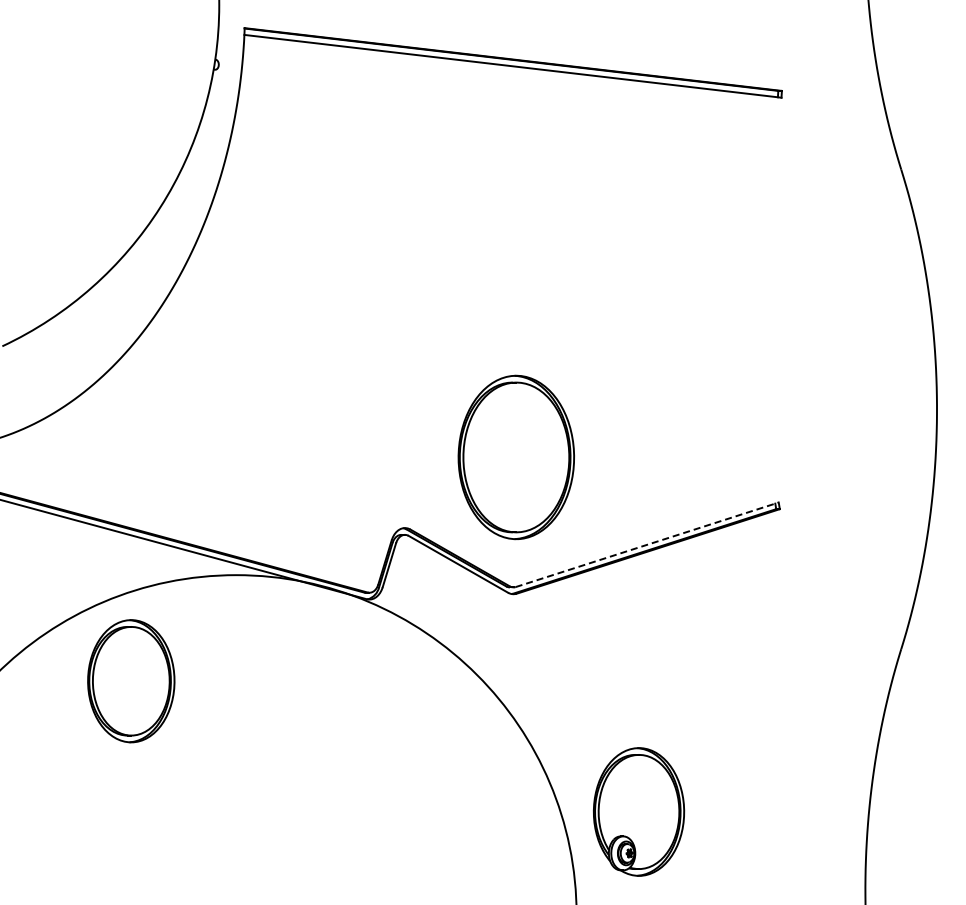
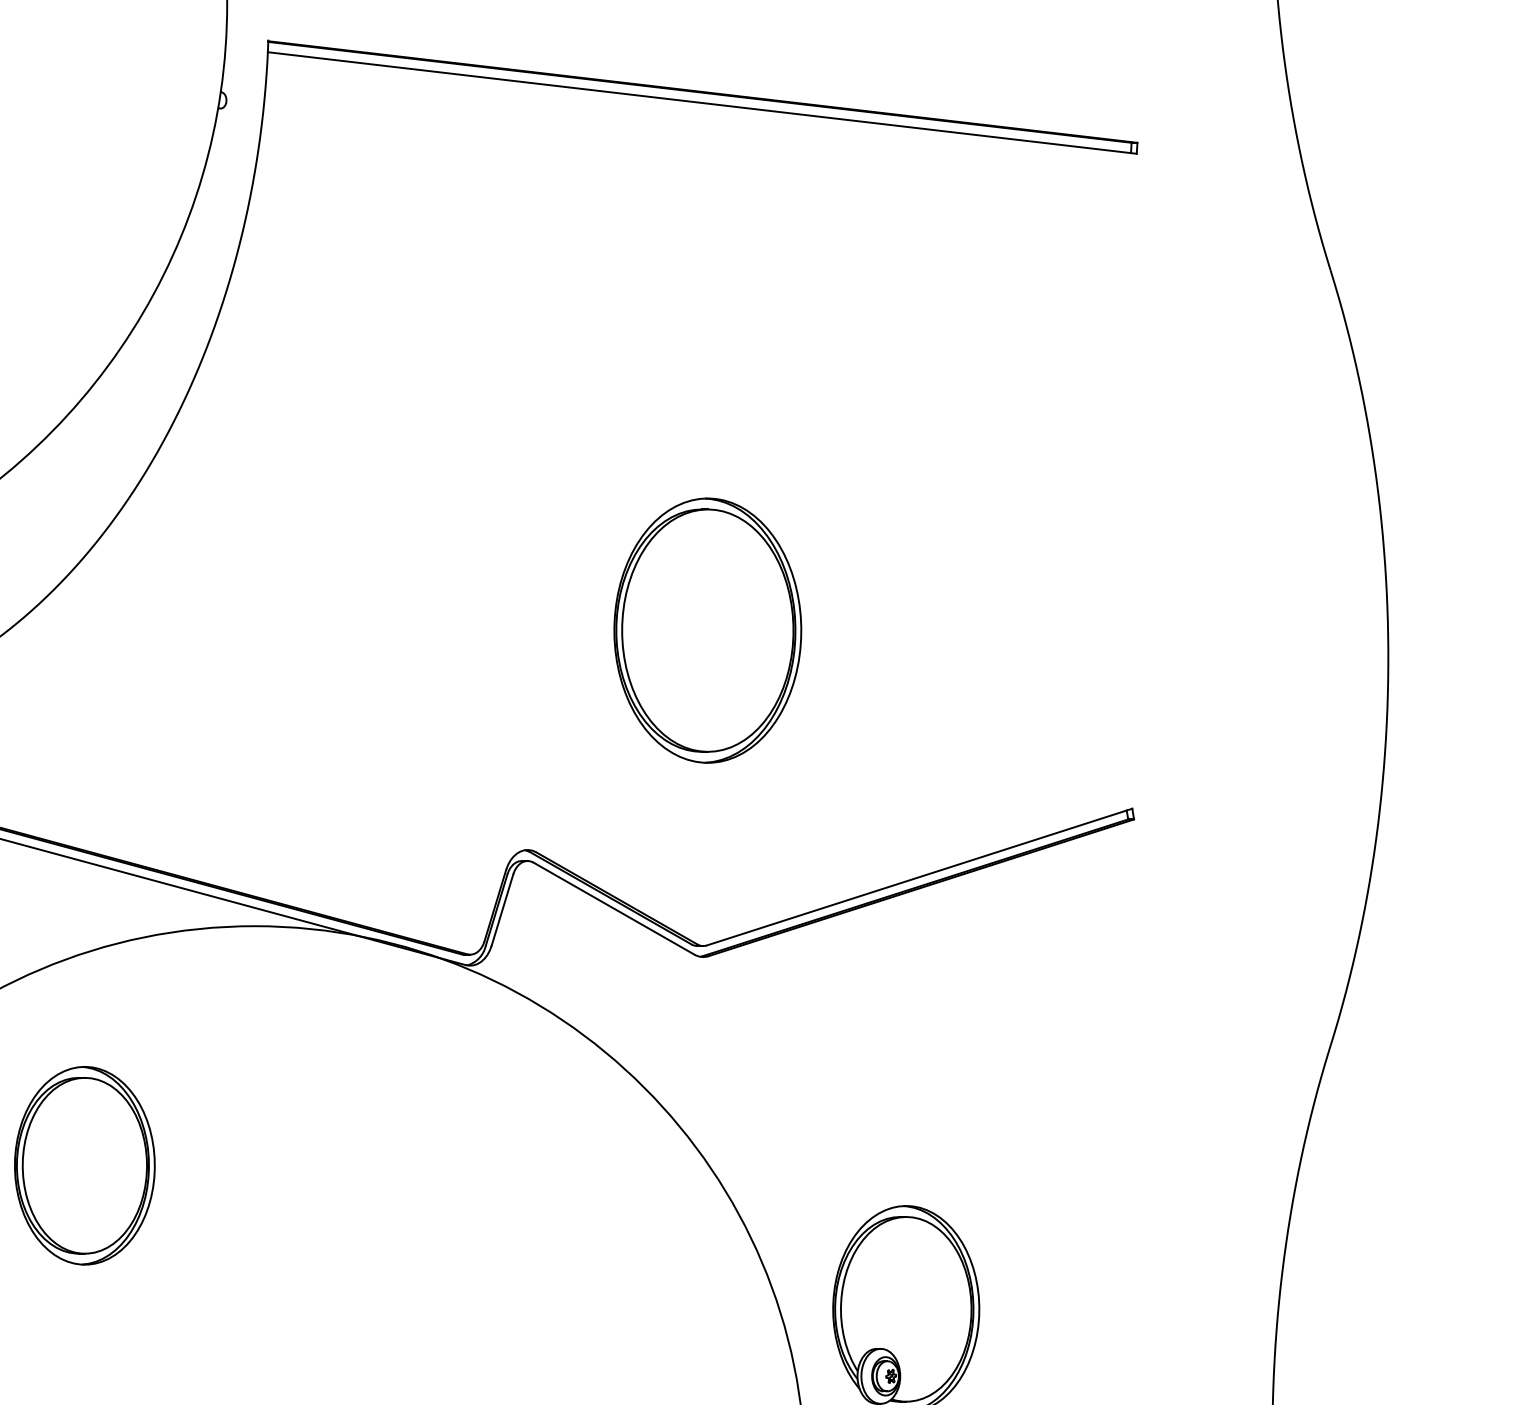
part: (515, 457) -> (706, 630), moved
line: (647, 544) -> (919, 876), dashed -> solid
part: (131, 681) -> (85, 1166), moved

